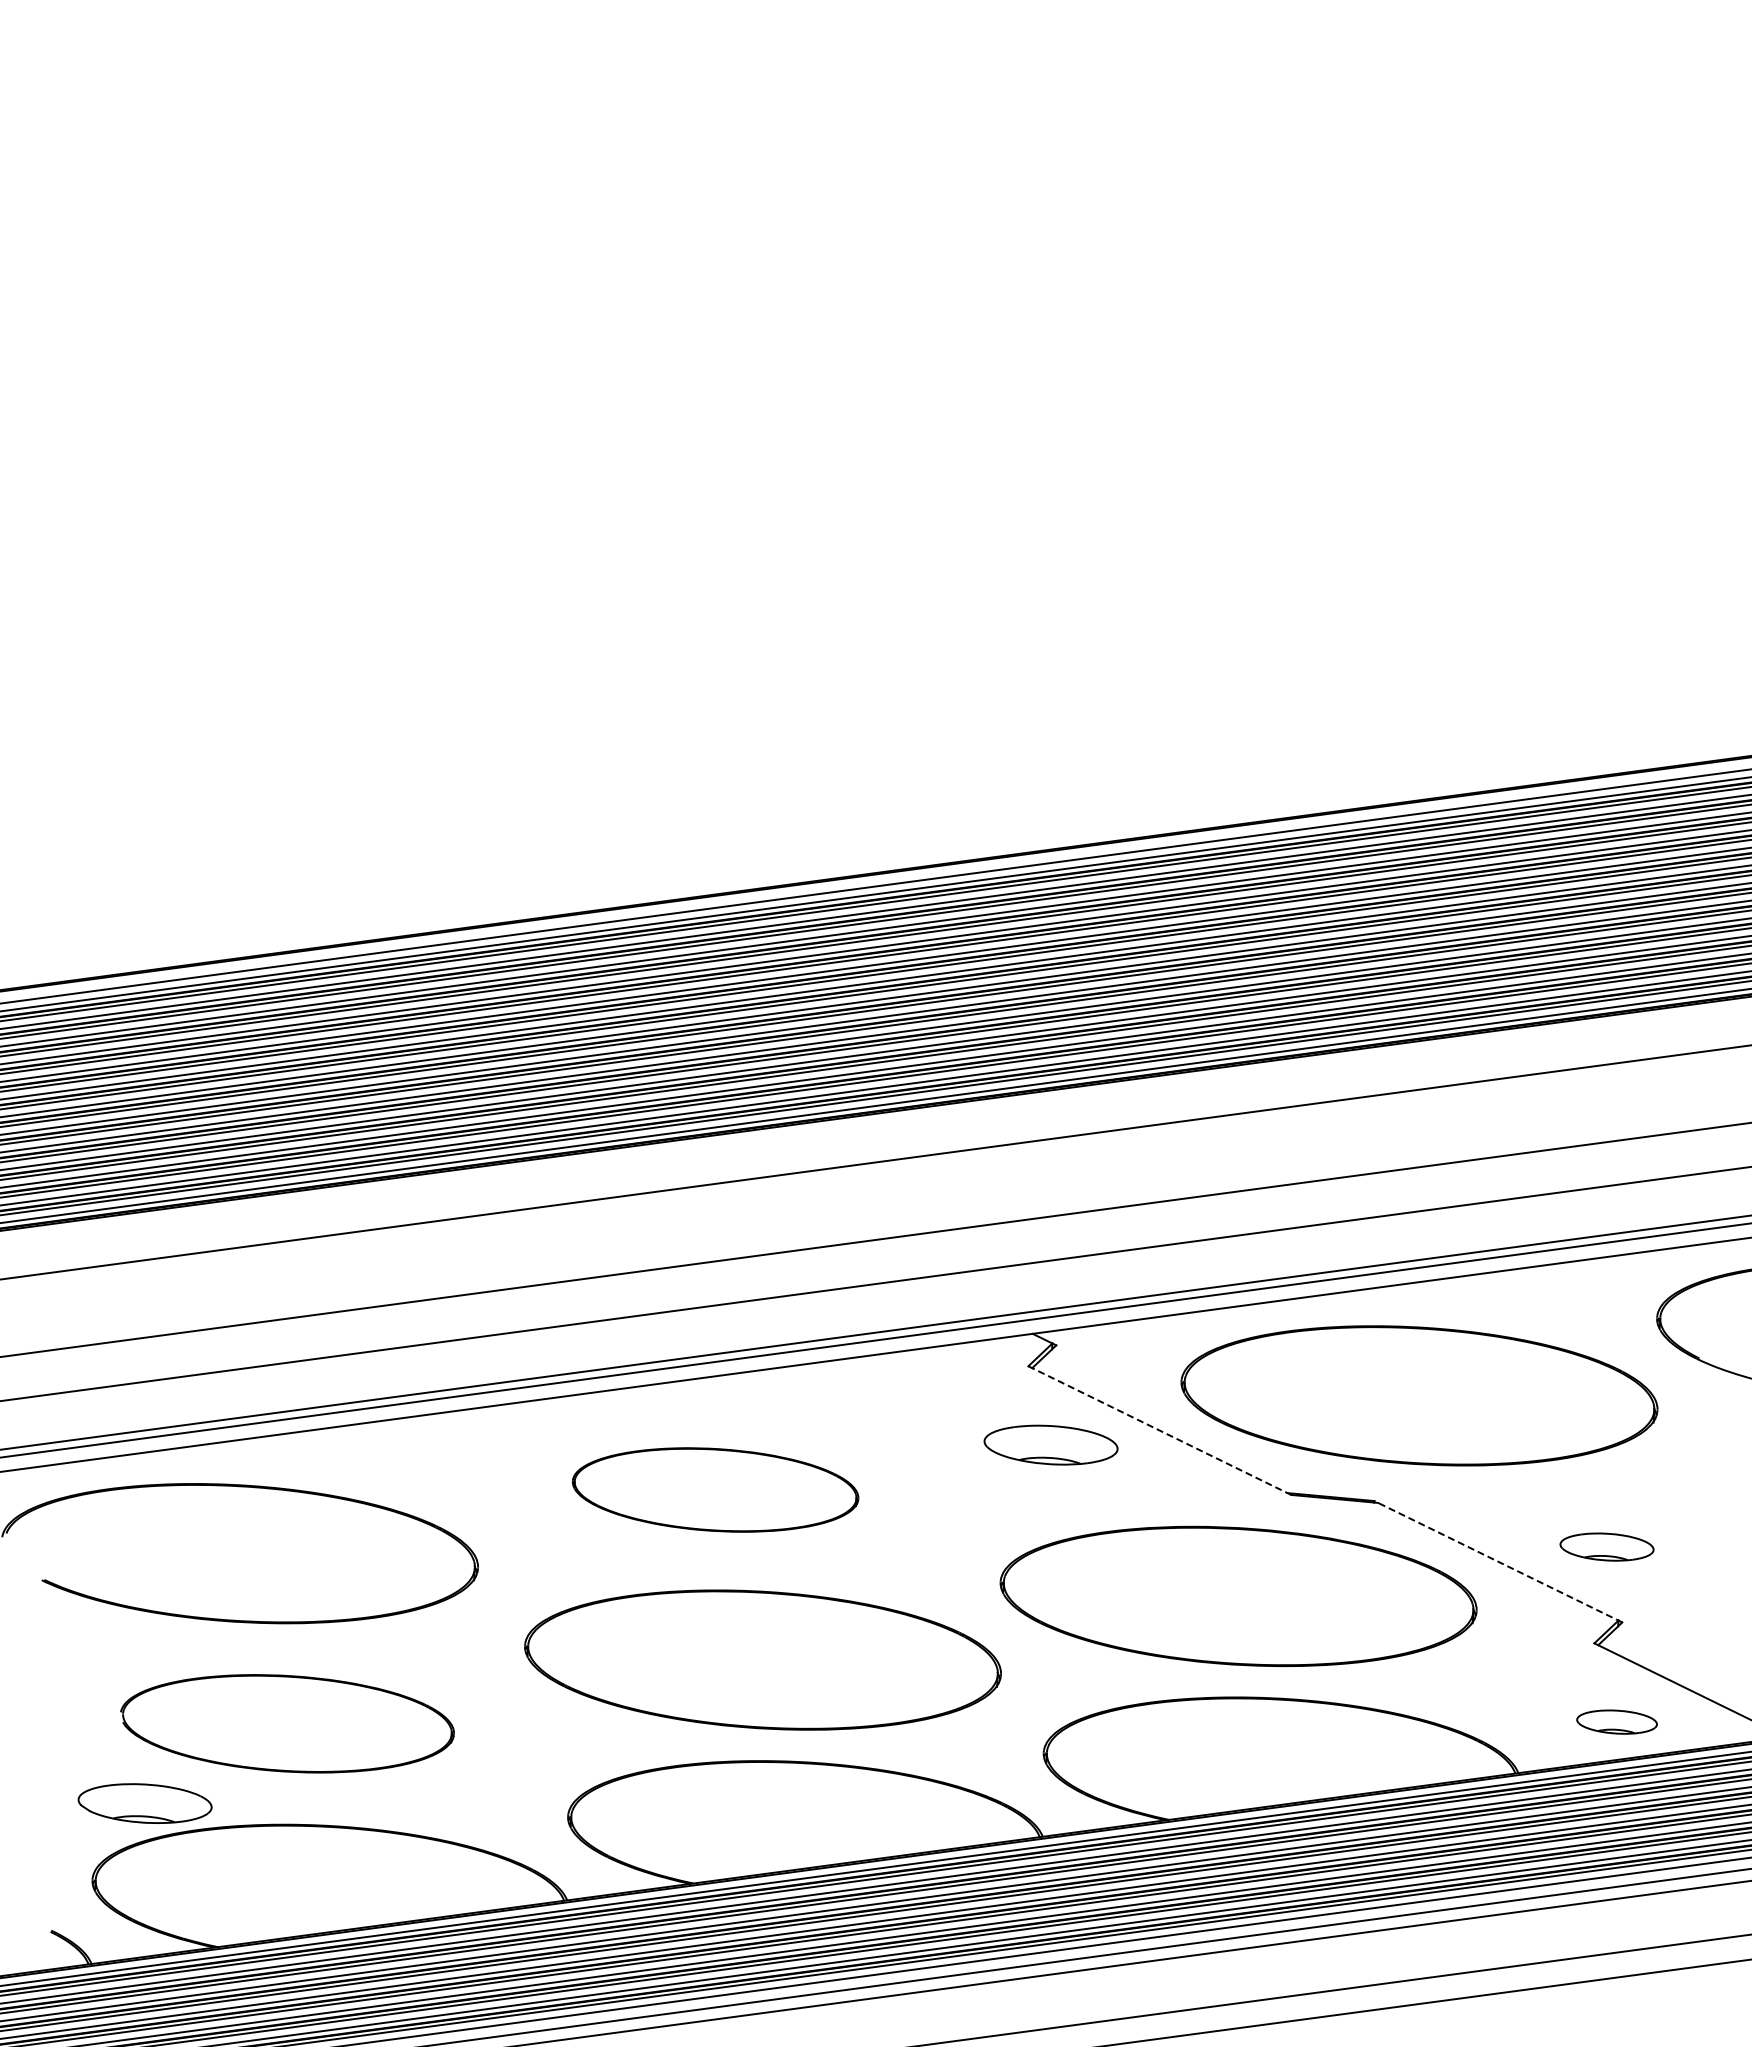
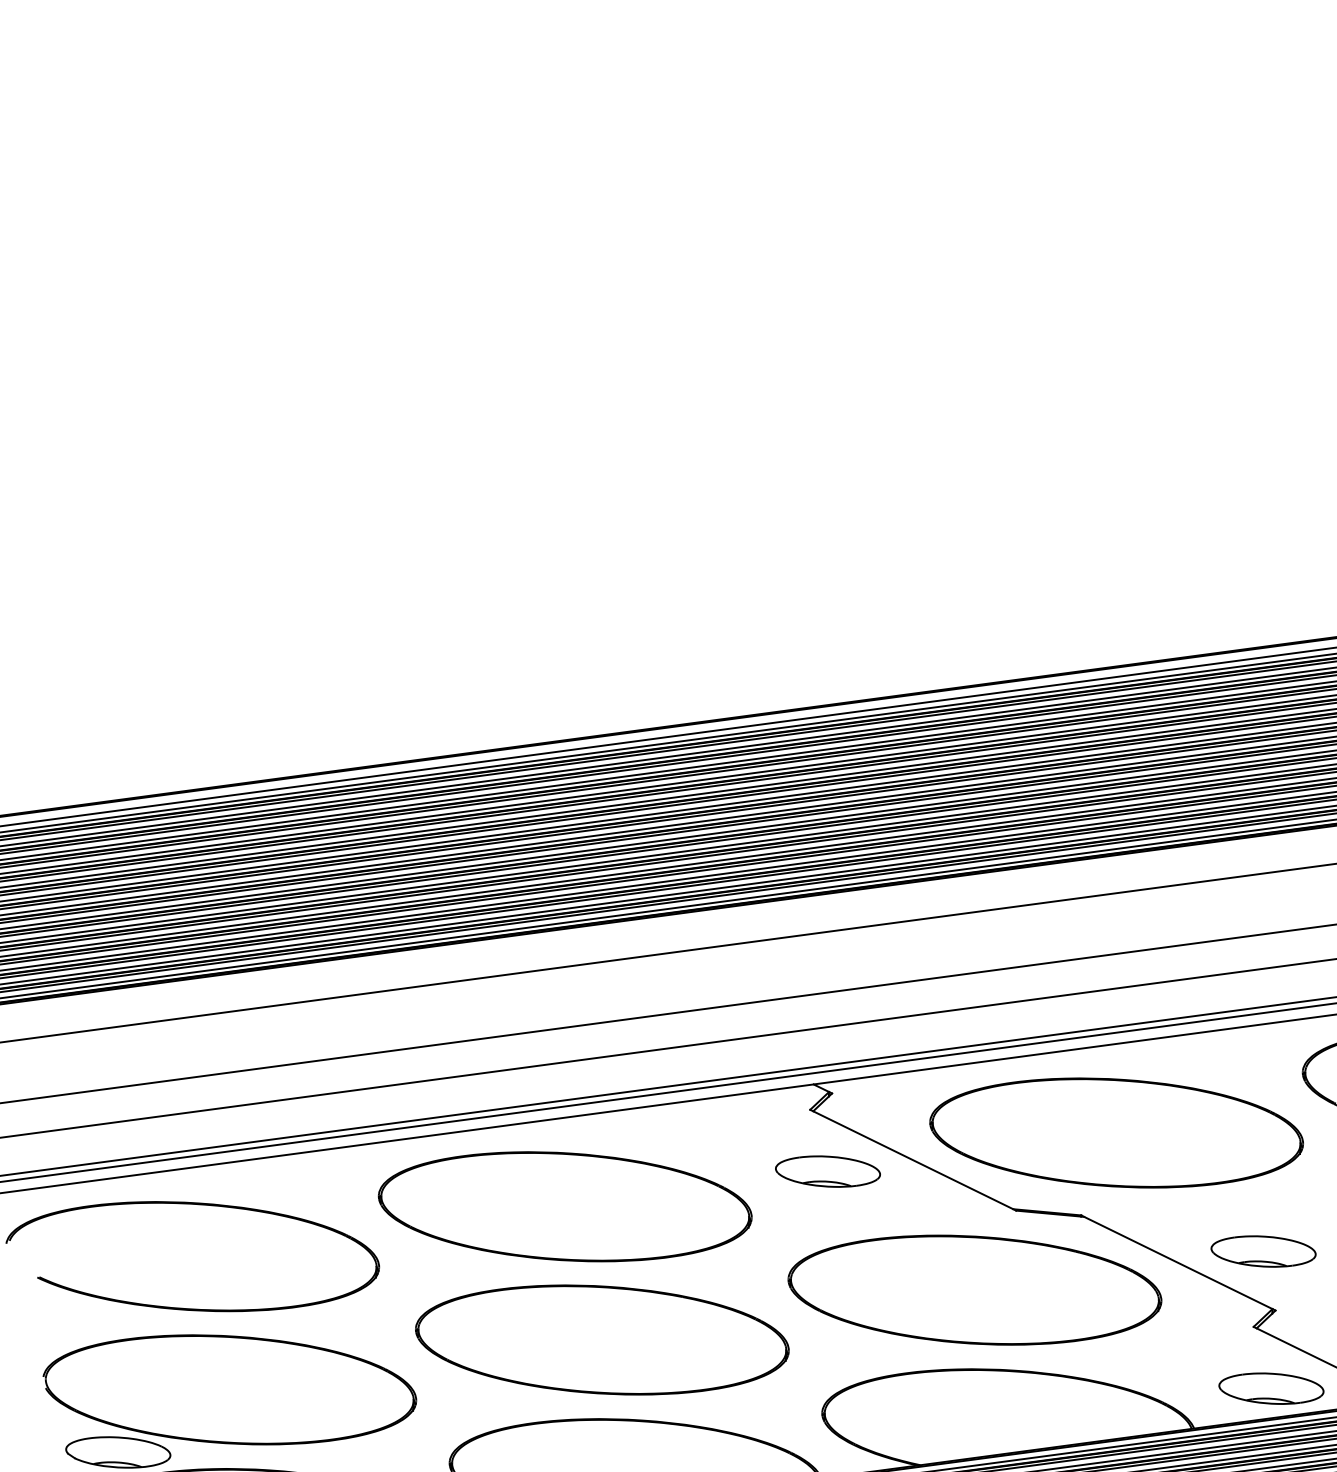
line: (1160, 1430) -> (913, 1160), dashed -> solid
part: (715, 1489) -> (565, 1206), size x1.67
part: (1606, 1546) -> (1263, 1251), size x1.43
line: (1497, 1561) -> (1177, 1262), dashed -> solid
part: (1616, 1721) -> (1270, 1388), size x1.67
part: (287, 1723) -> (229, 1389), size x1.43

